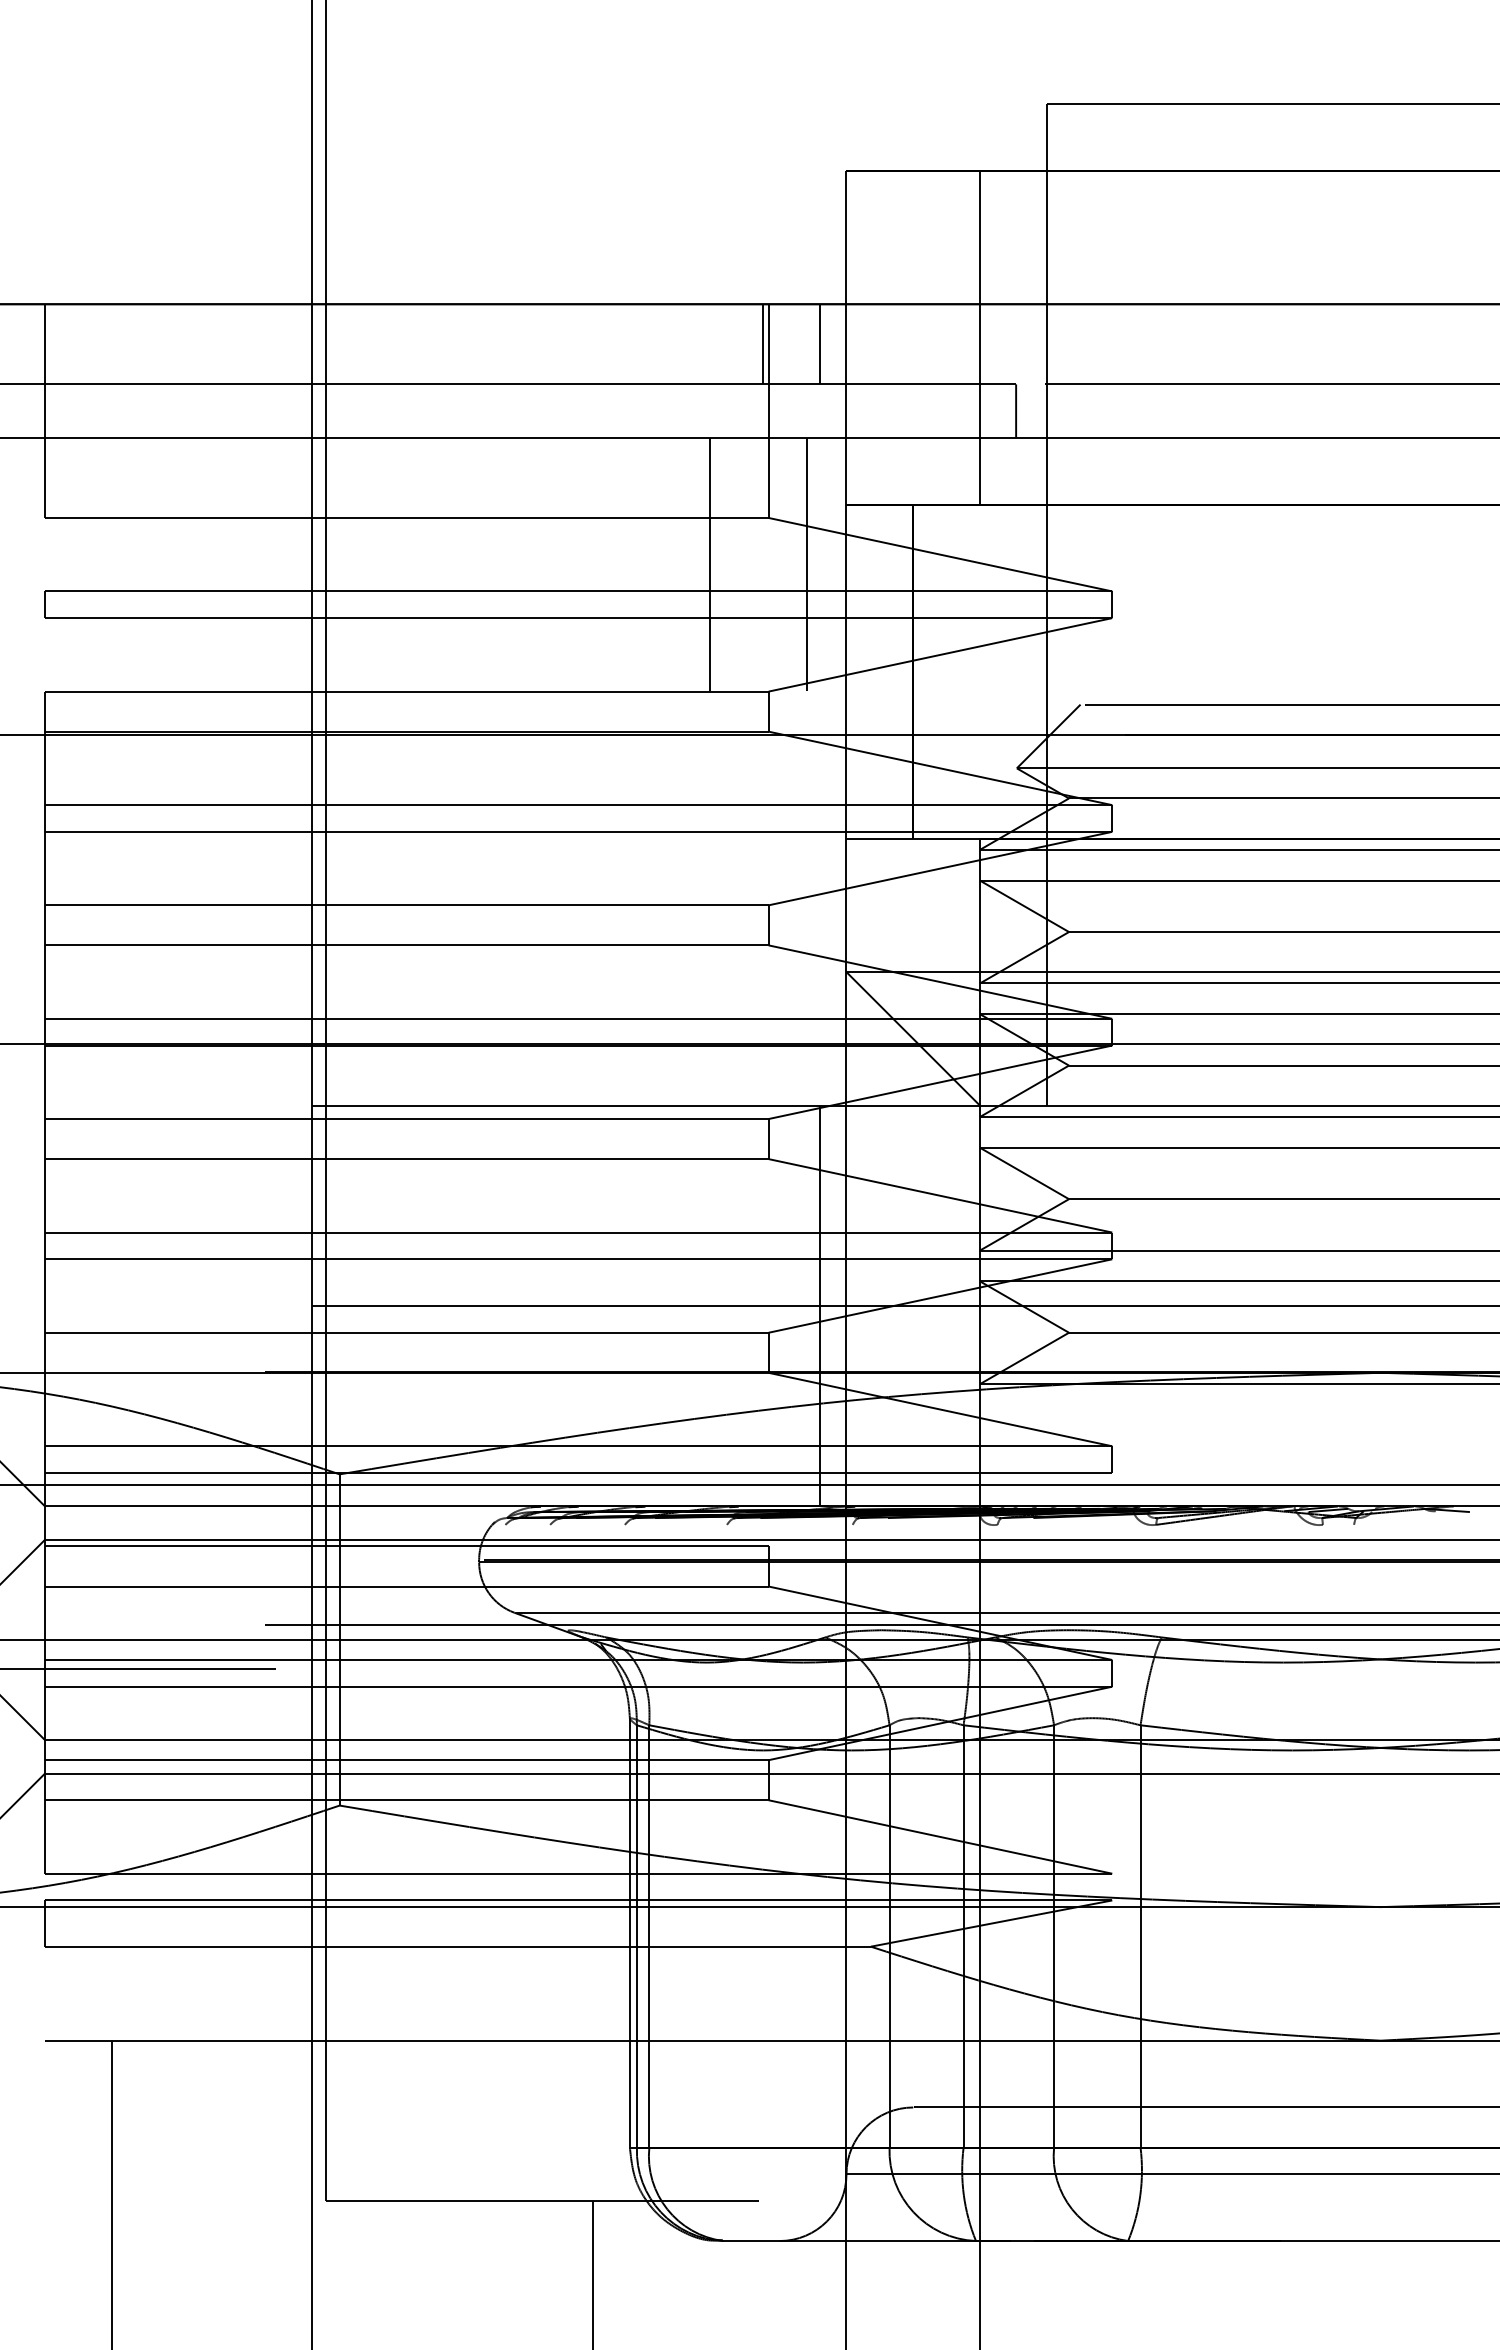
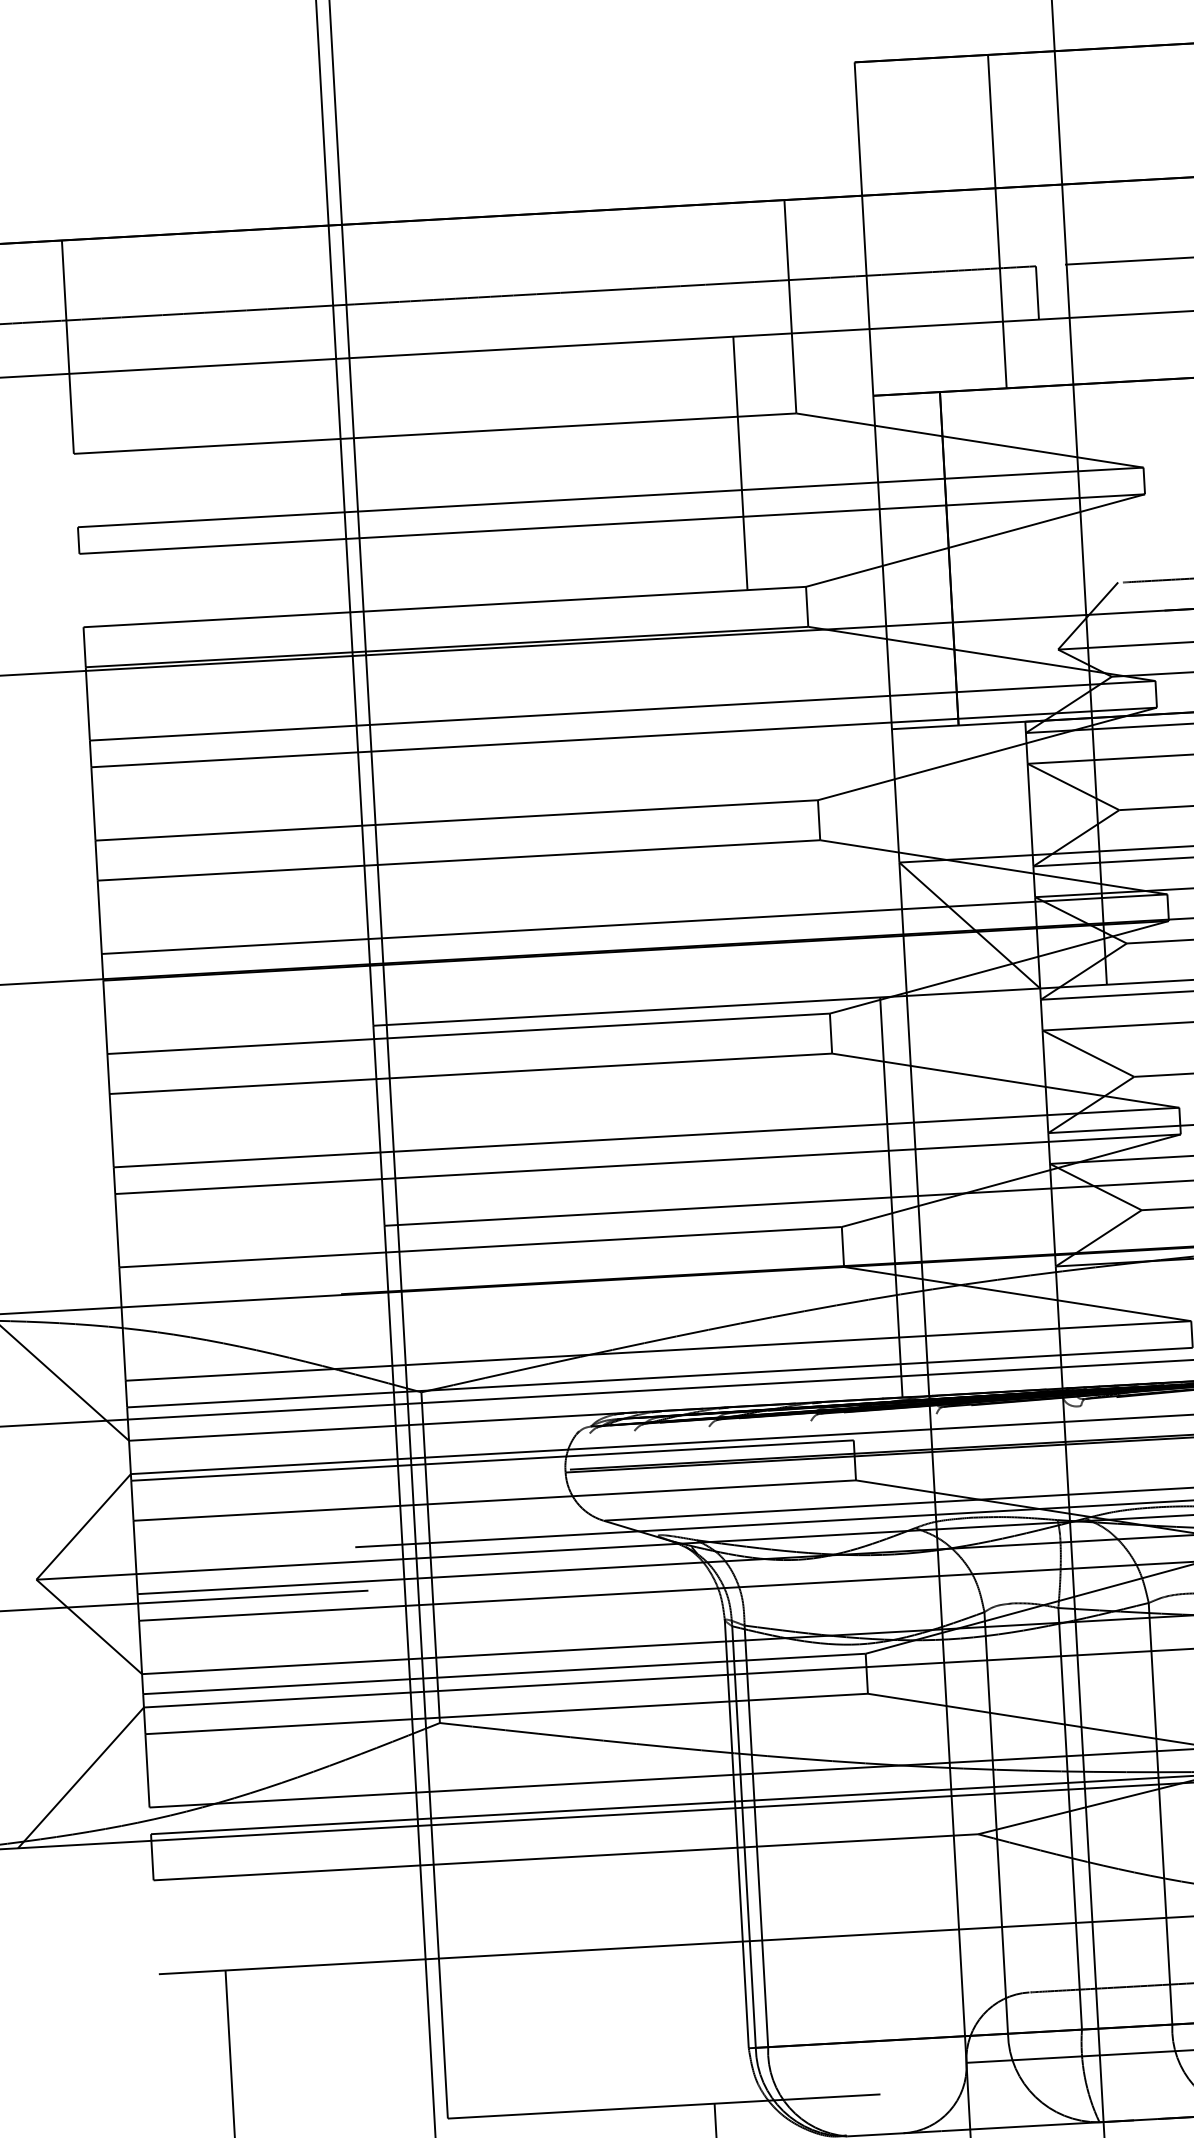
line: (762, 344) -> (780, 240), removed
line: (819, 344) -> (837, 237), removed
line: (807, 564) -> (837, 457), removed

